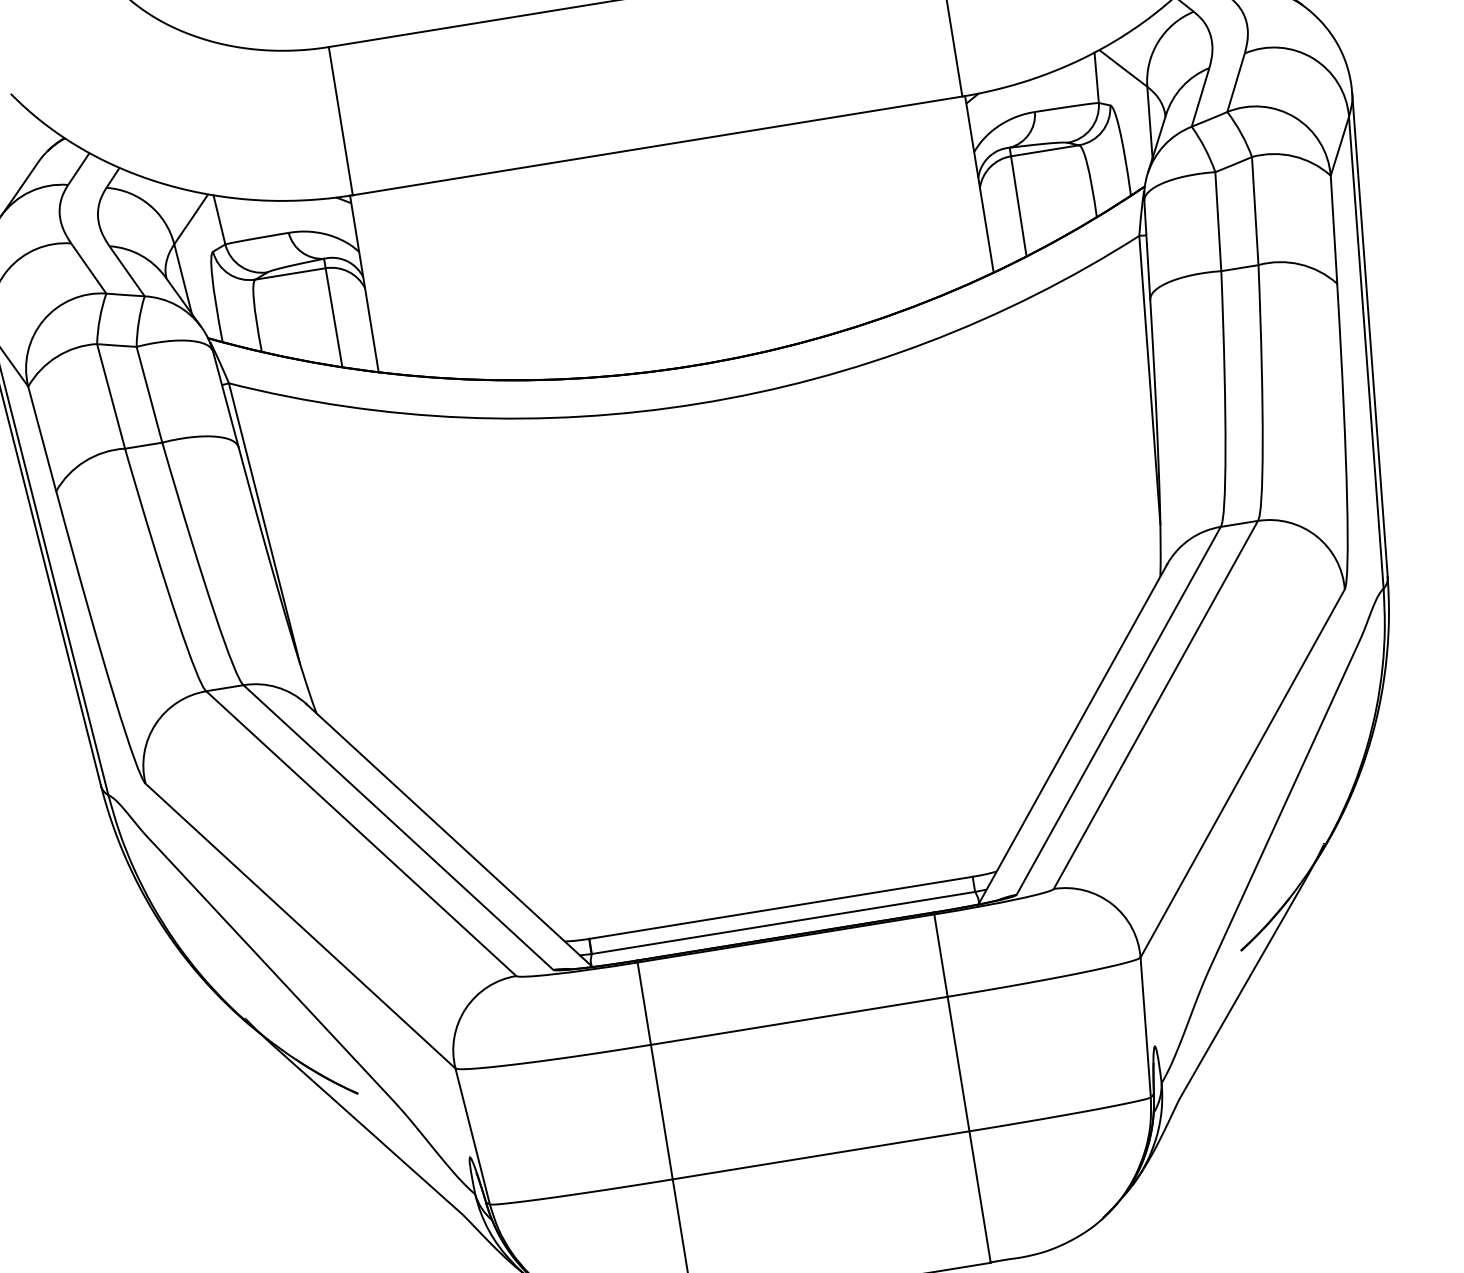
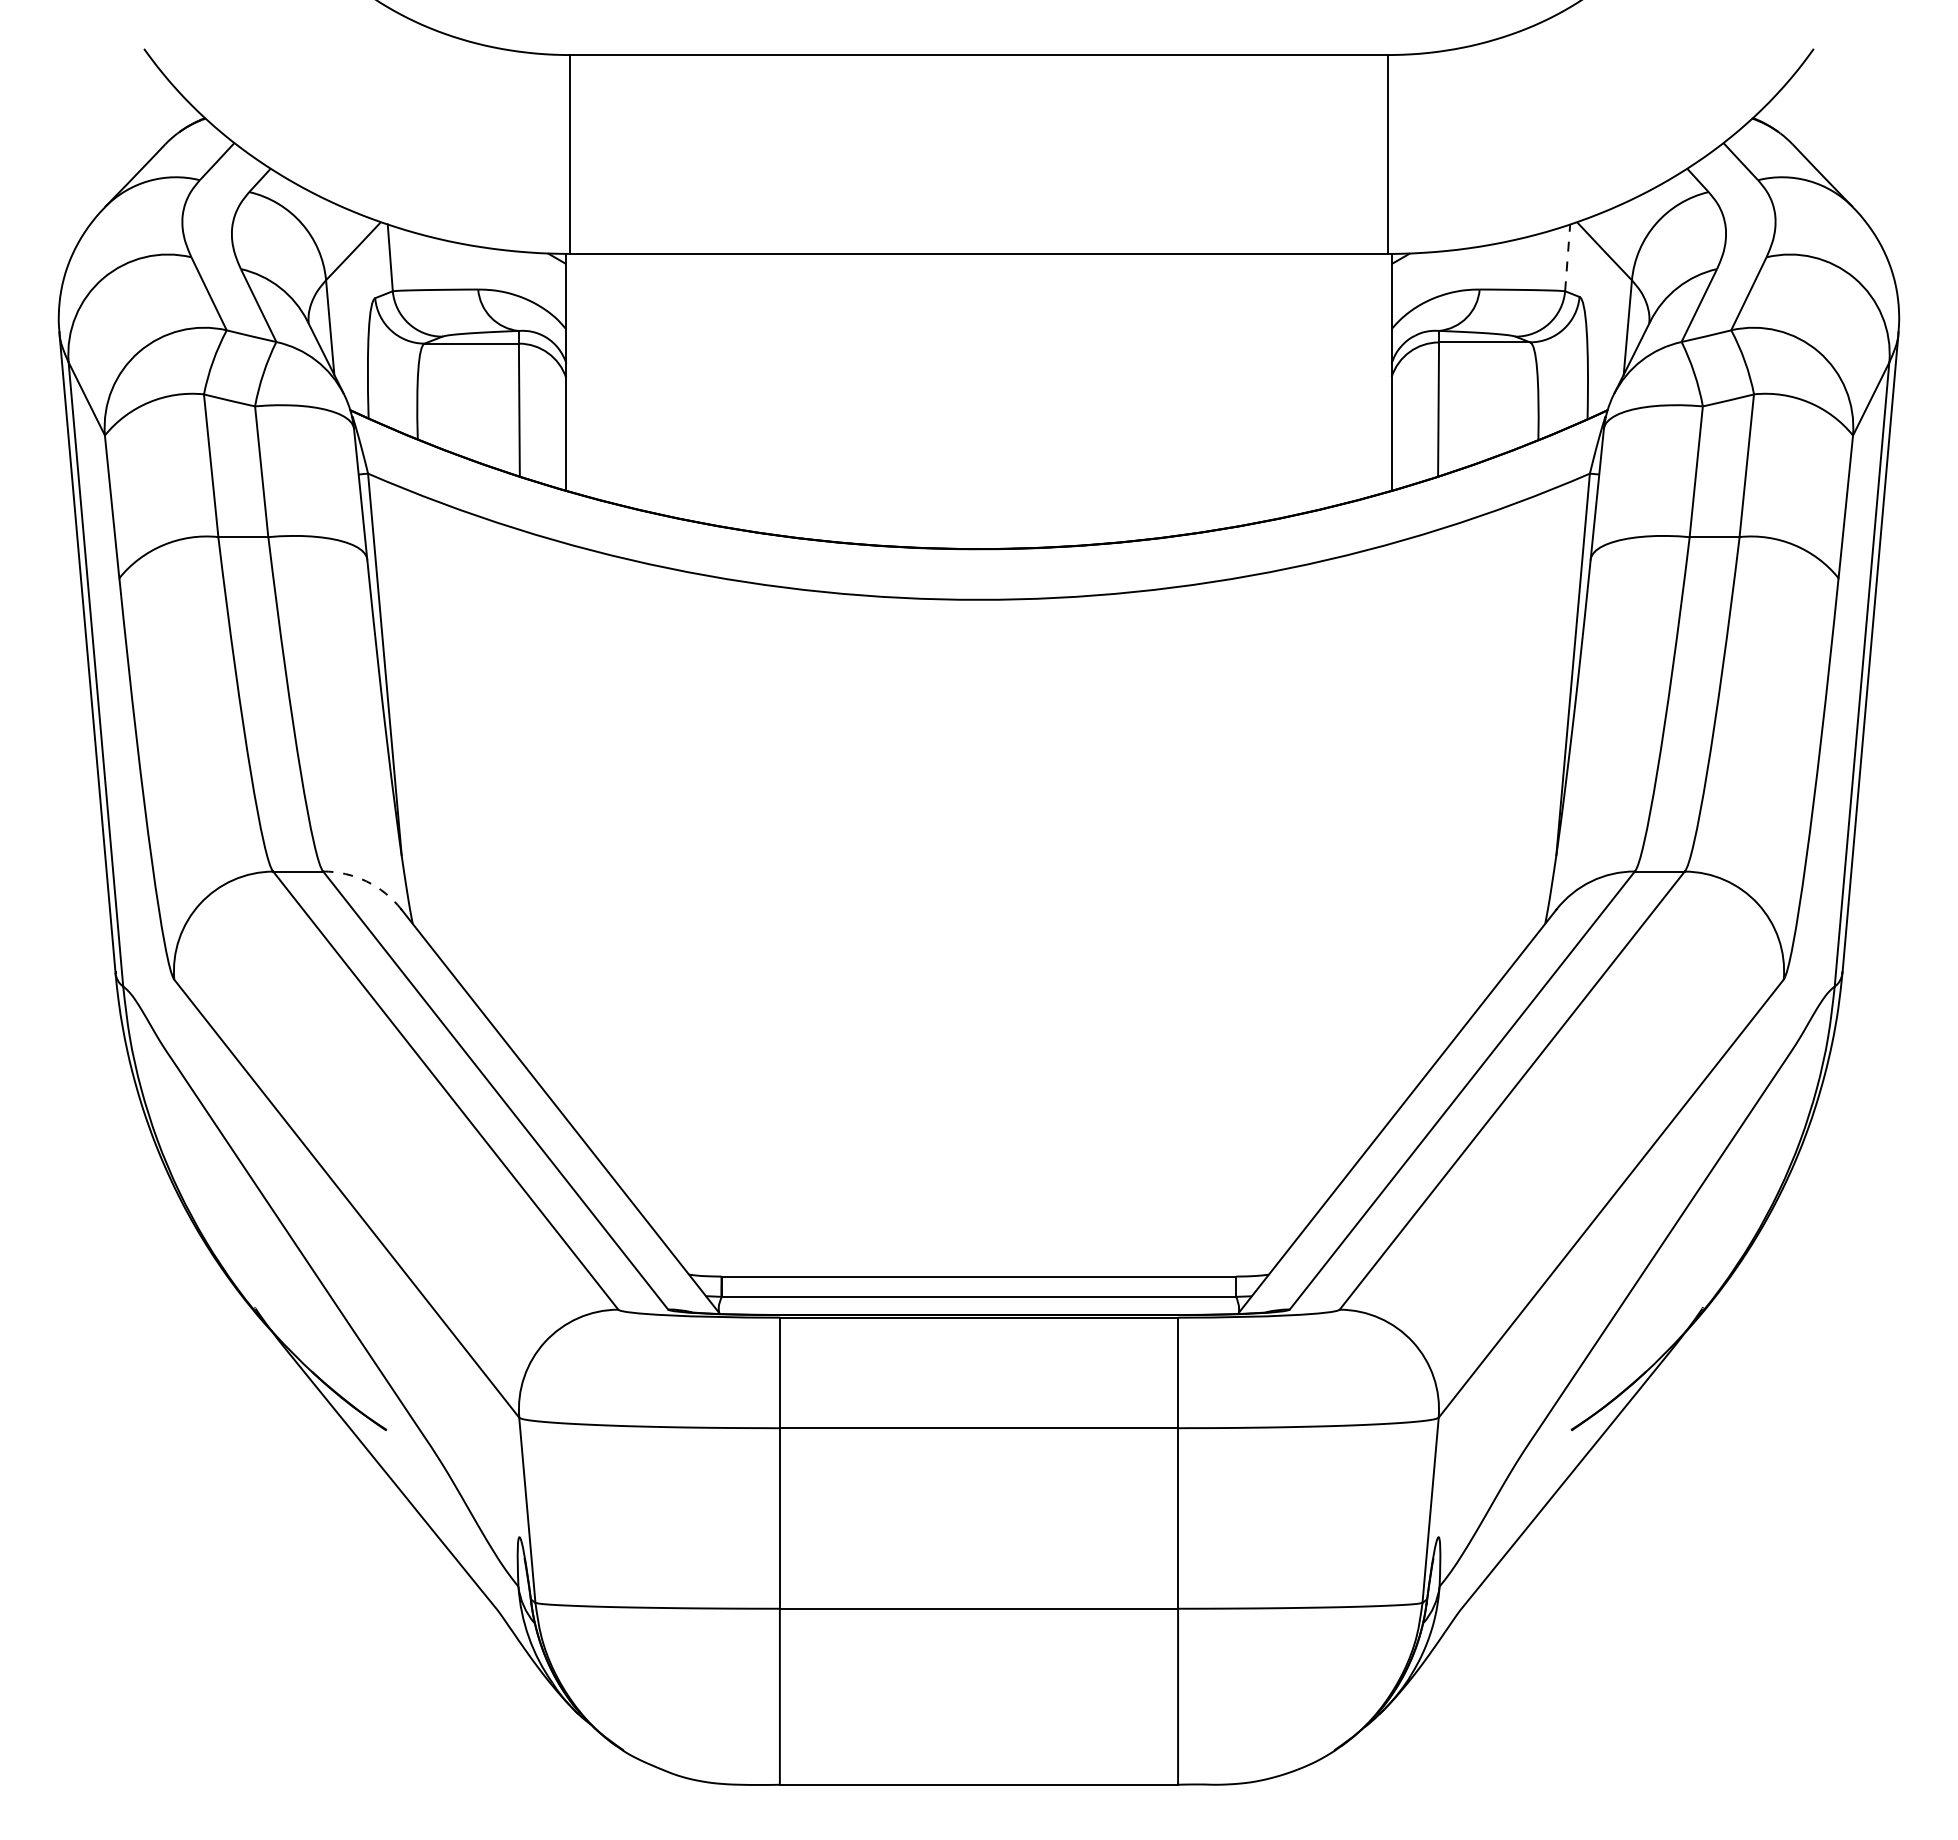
line: (1096, 77) -> (1567, 257), solid -> dashed
arc: (276, 687) -> (366, 881), solid -> dashed

